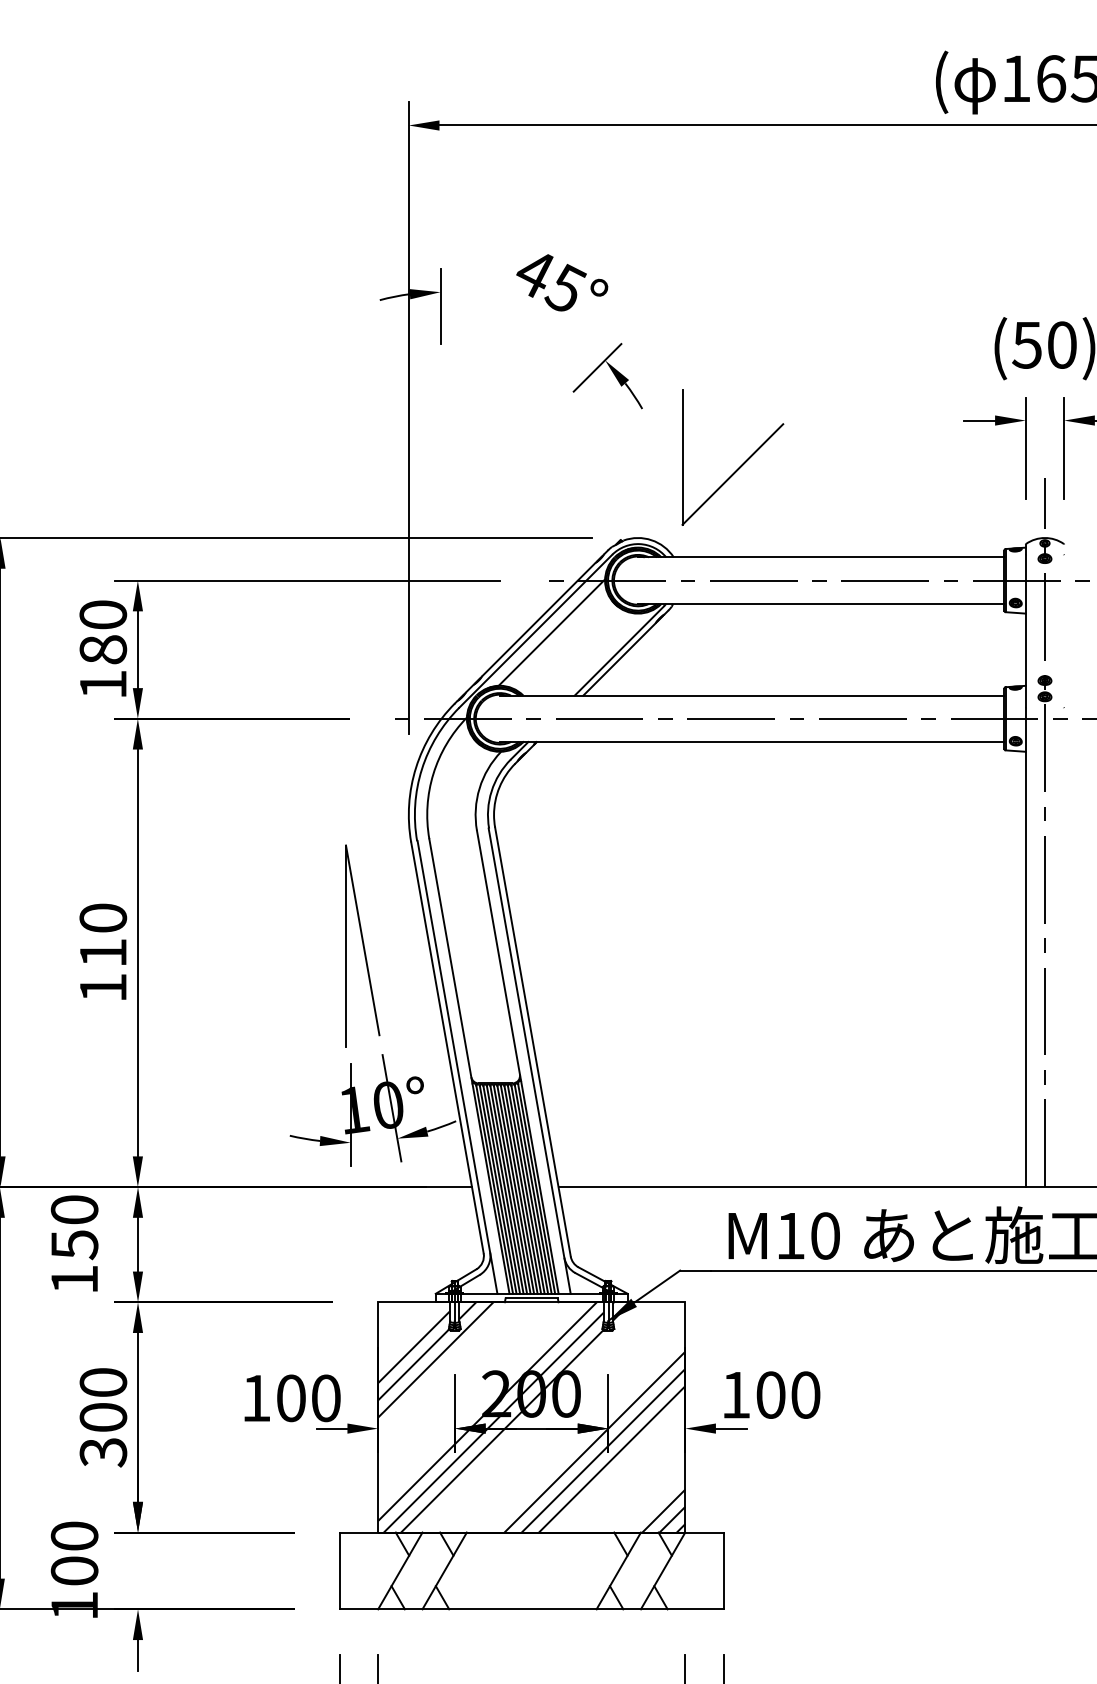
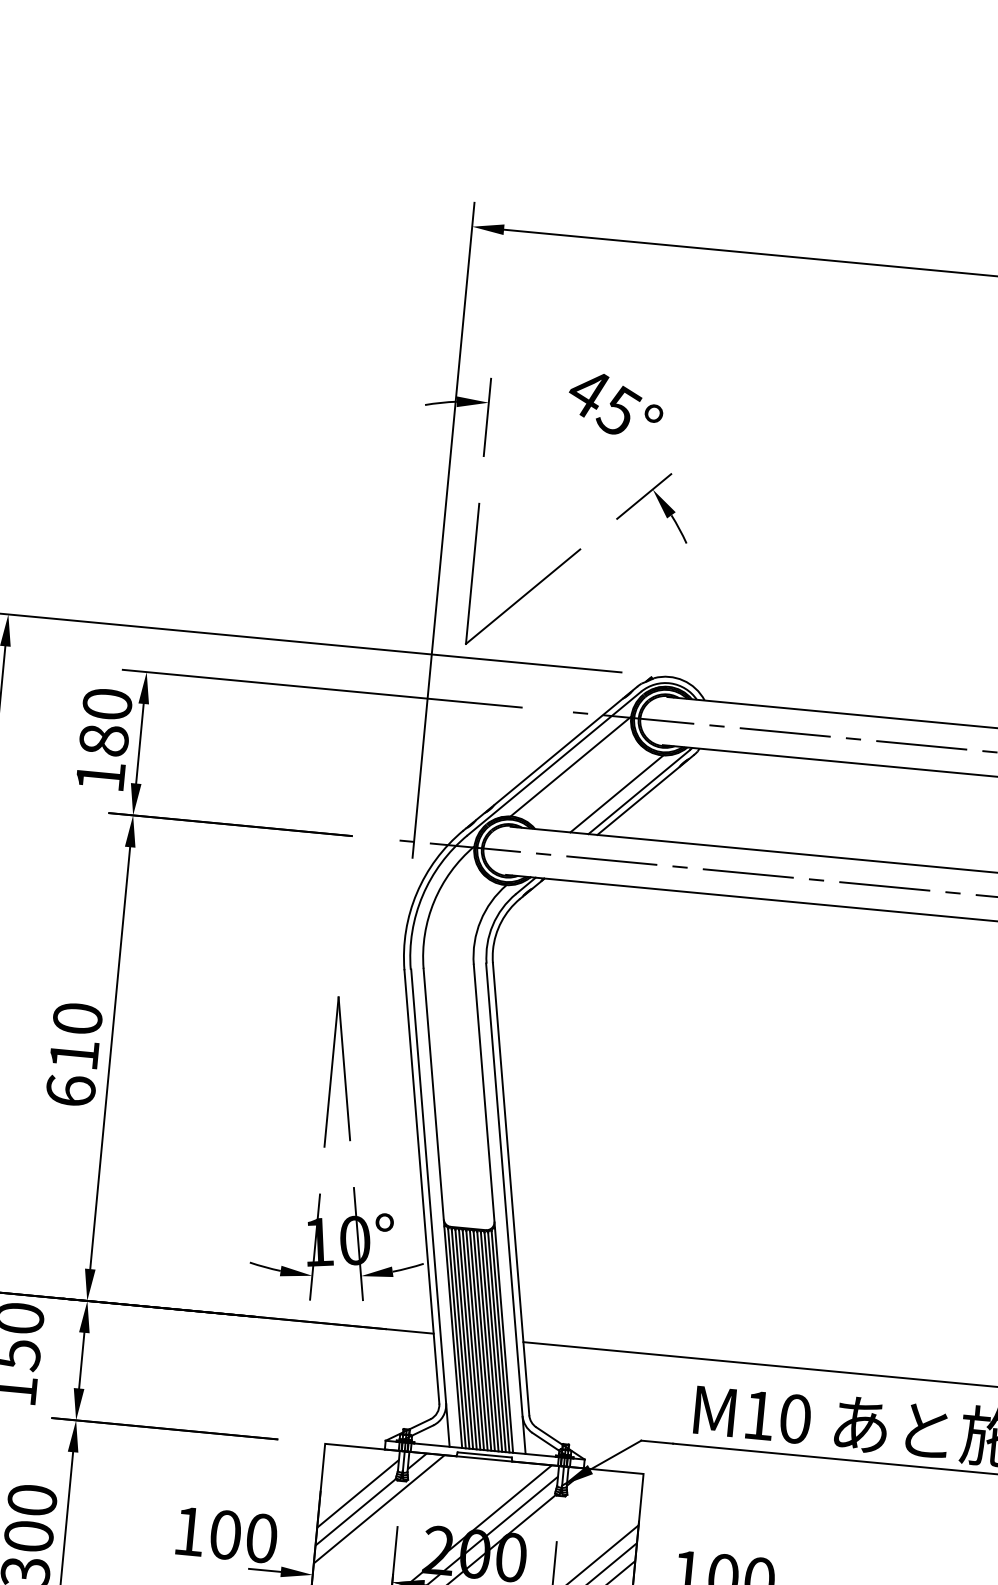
part: (740, 465) -> (531, 588), moved
line: (598, 654) -> (617, 793), added
part: (362, 945) -> (343, 1072), size x0.71
text: (103, 987) -> (71, 1090), 110 -> 610

